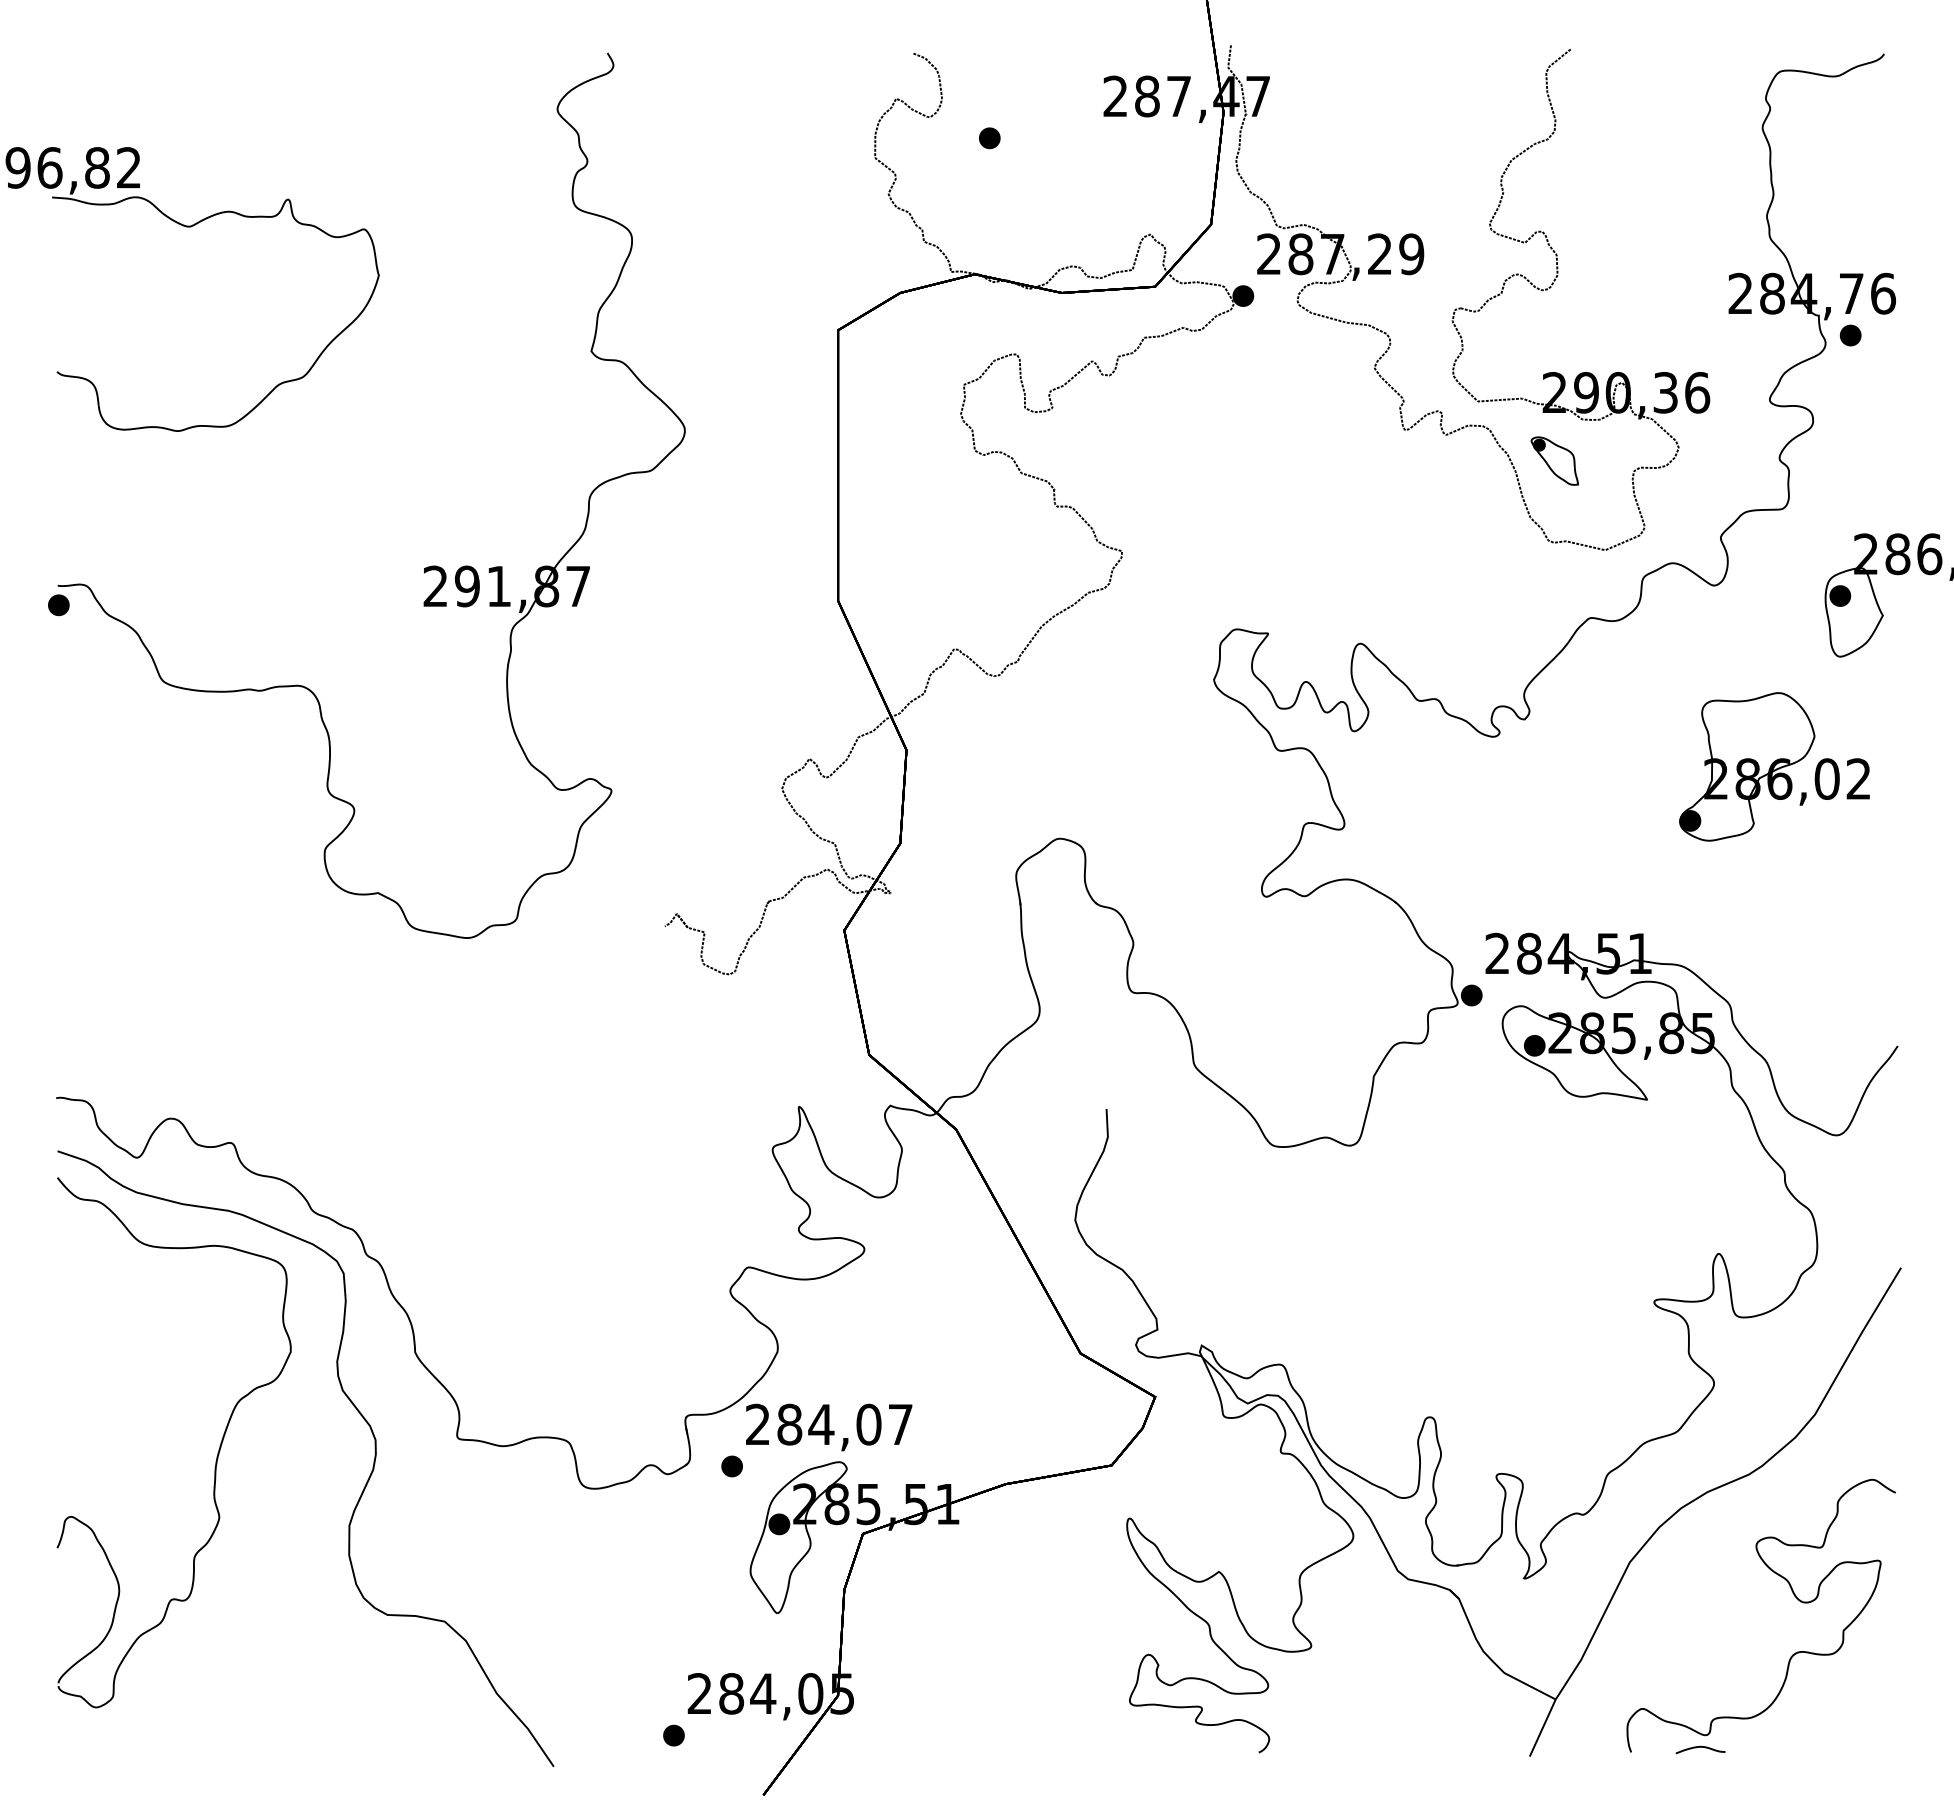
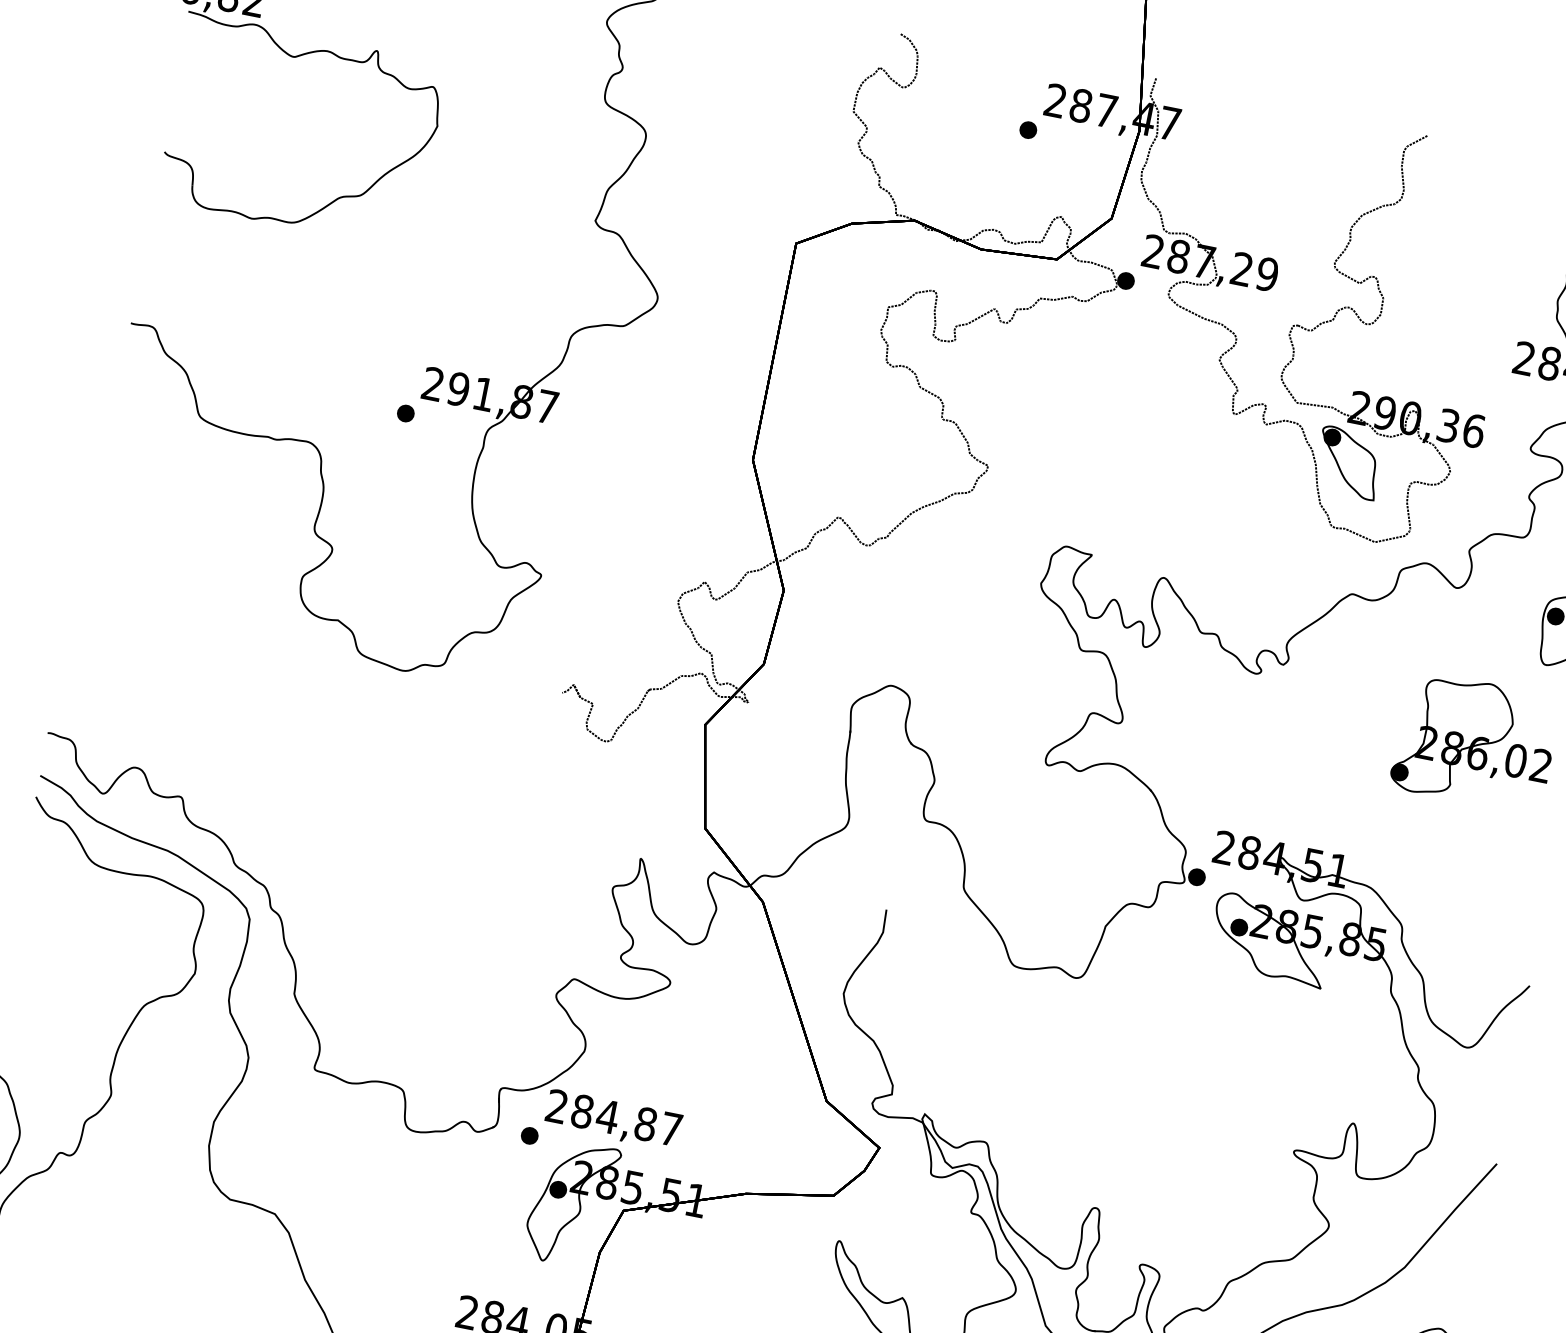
part: (989, 138) -> (1028, 130), moved
part: (1554, 460) -> (1348, 462), size x1.67
part: (58, 605) -> (405, 413), moved
text: (868, 1424) -> (645, 1124), 284,07 -> 284,87

